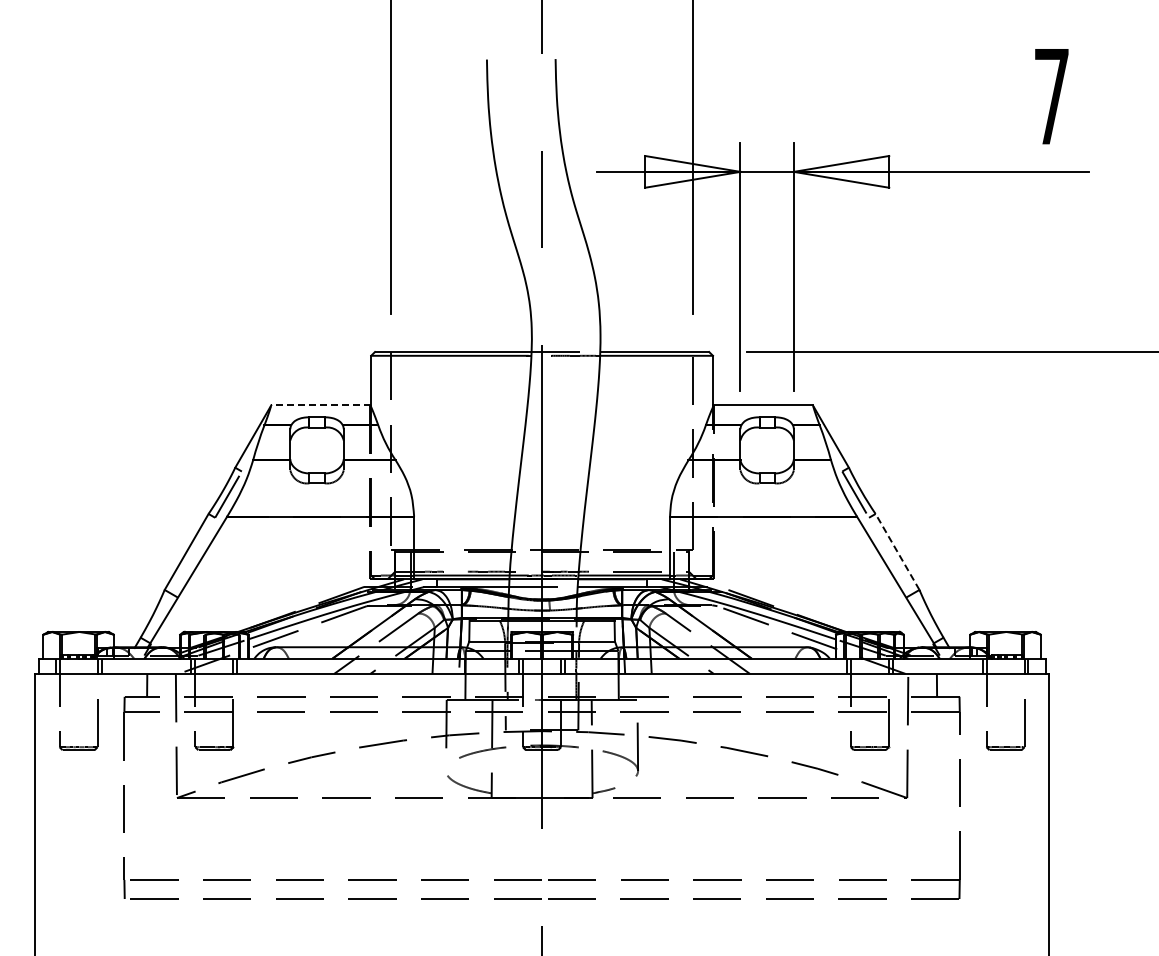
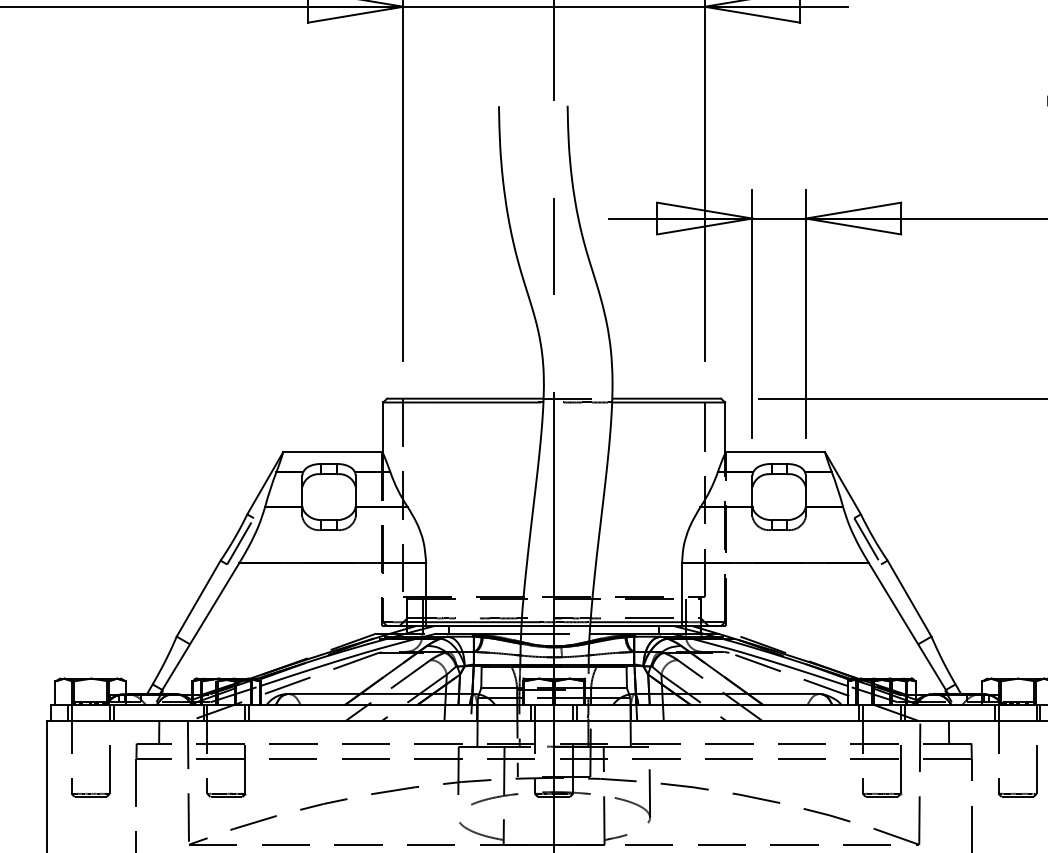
line: (320, 405) -> (332, 452), dashed -> solid
line: (897, 551) -> (909, 598), dashed -> solid

